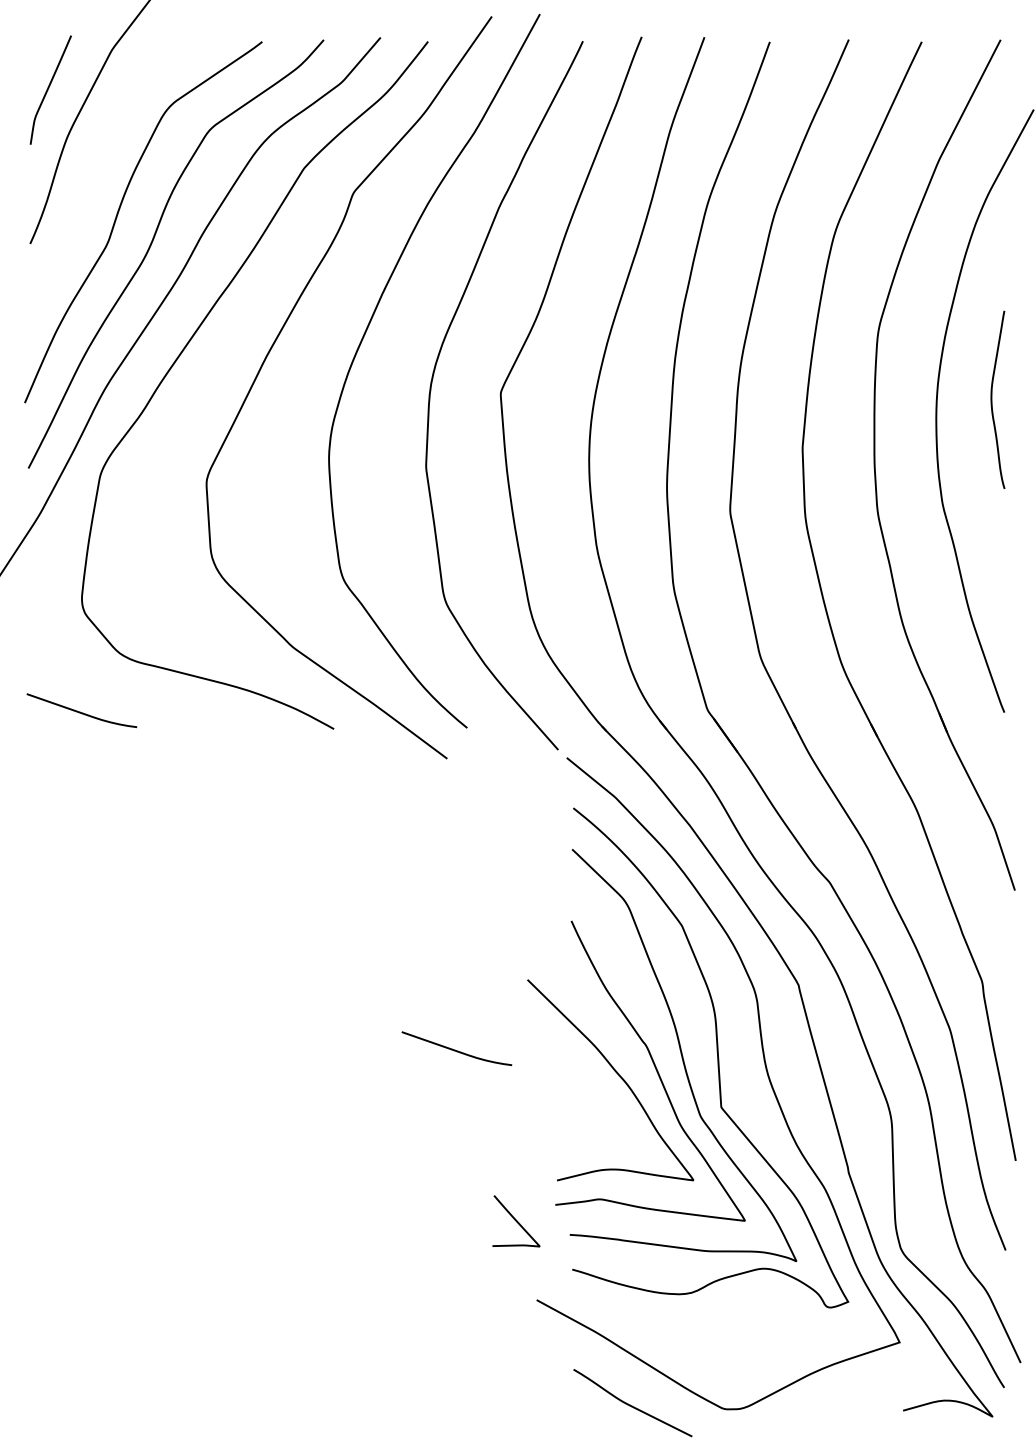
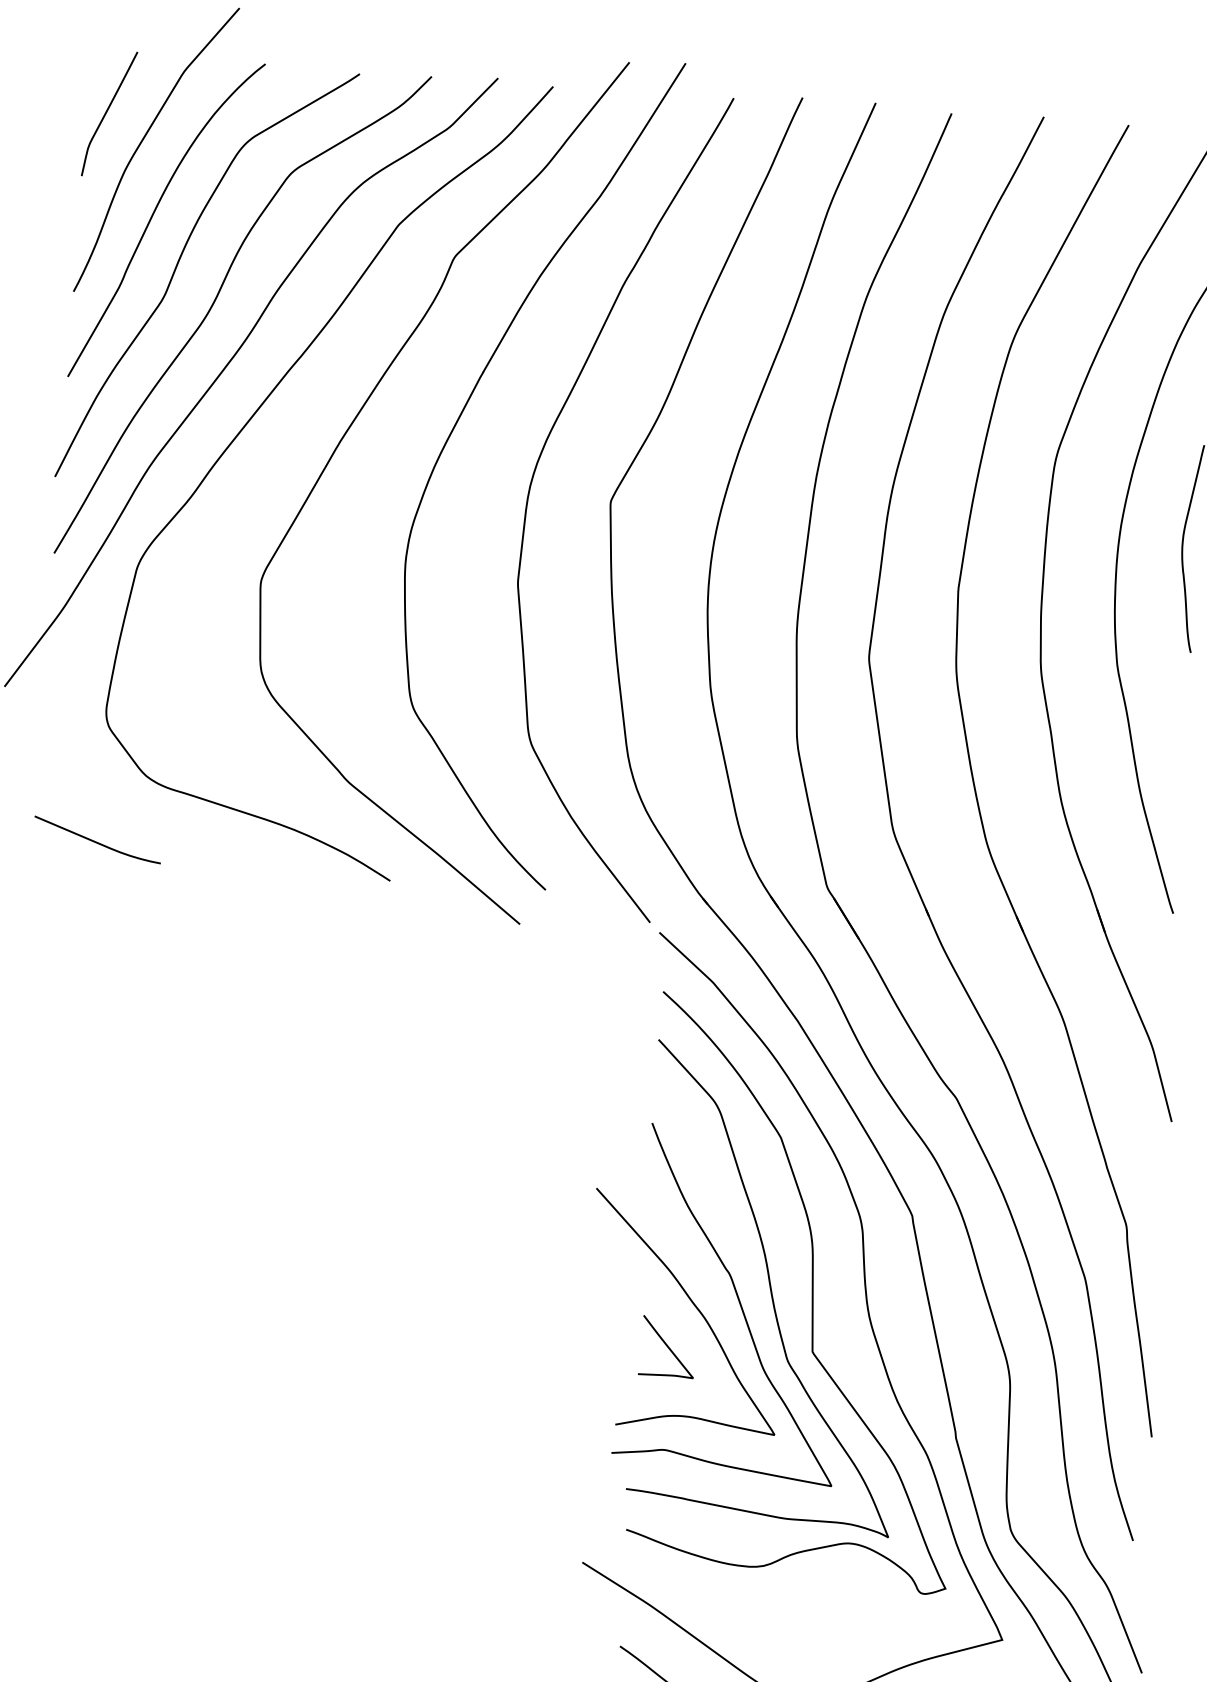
curve: (94, 174) -> (153, 215), added
curve: (455, 1049) -> (507, 1263), removed
curve: (516, 1221) -> (667, 1347), moved

